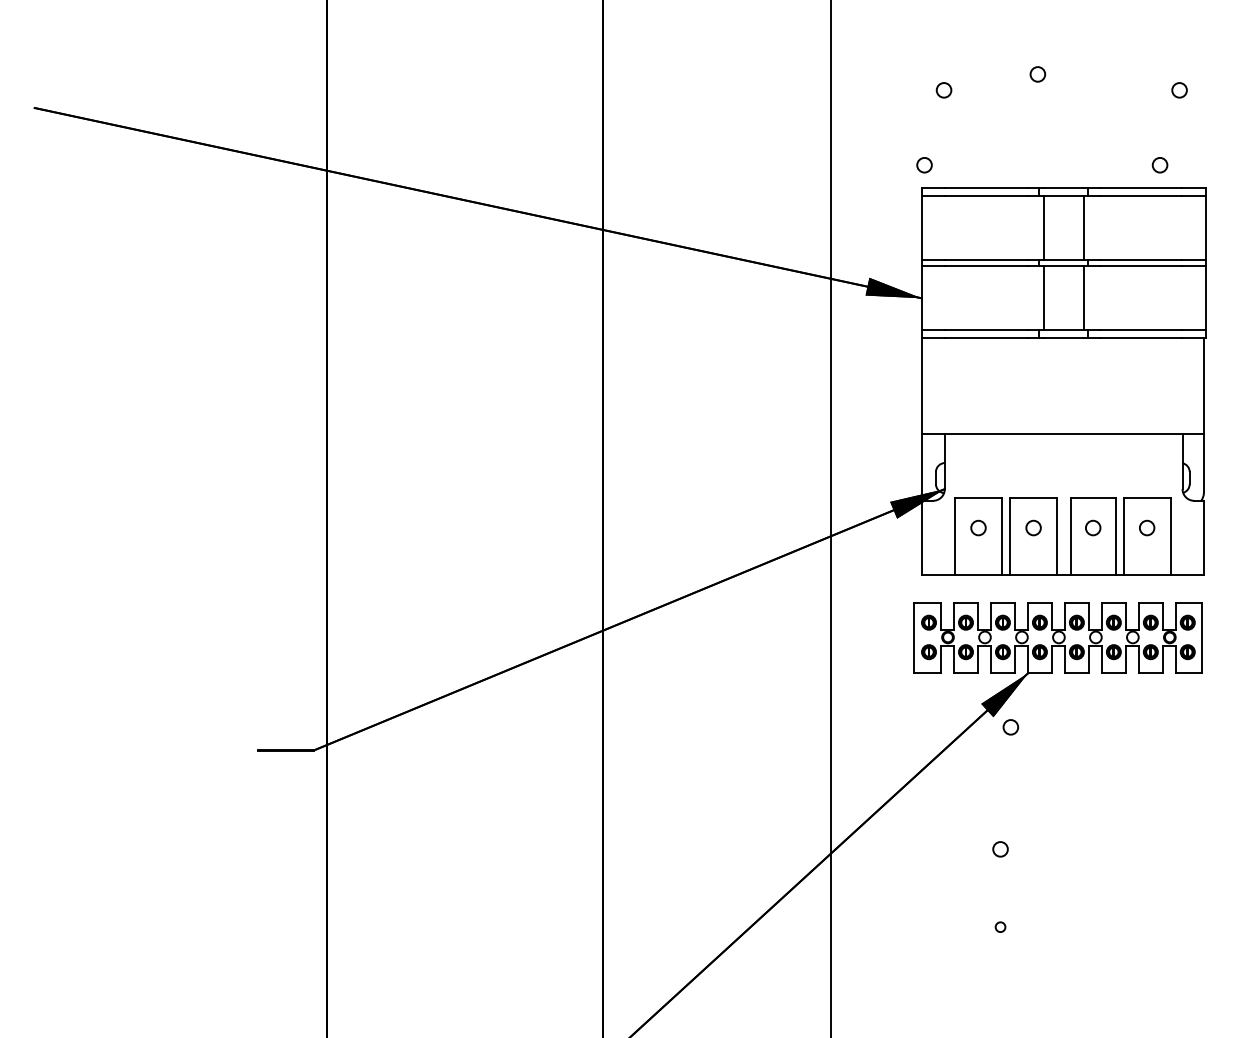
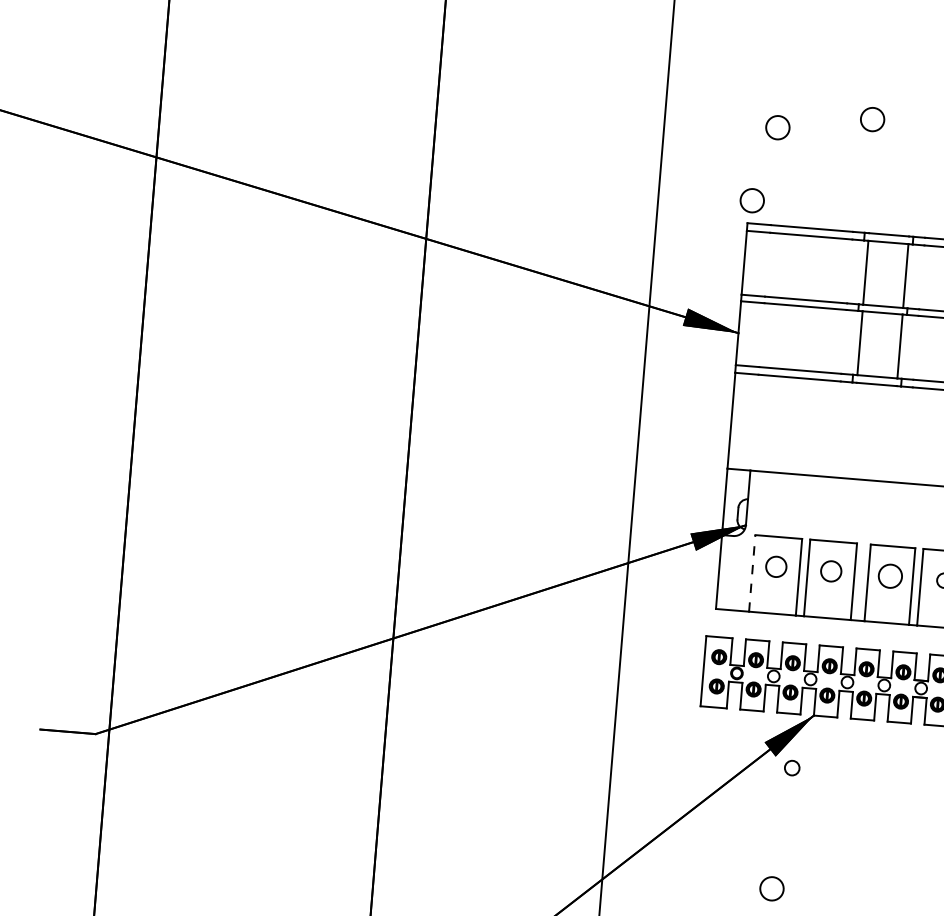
circle: (1037, 74) -> (872, 119), size x1.6
circle: (943, 90) -> (777, 127), size x1.6
circle: (924, 165) -> (752, 201), size x1.6
circle: (978, 527) -> (776, 566), size x1.4
circle: (1033, 527) -> (831, 570), size x1.4
circle: (1093, 527) -> (890, 575), size x1.6
line: (955, 536) -> (752, 573), solid -> dashed
circle: (1000, 849) -> (771, 889), size x1.6

